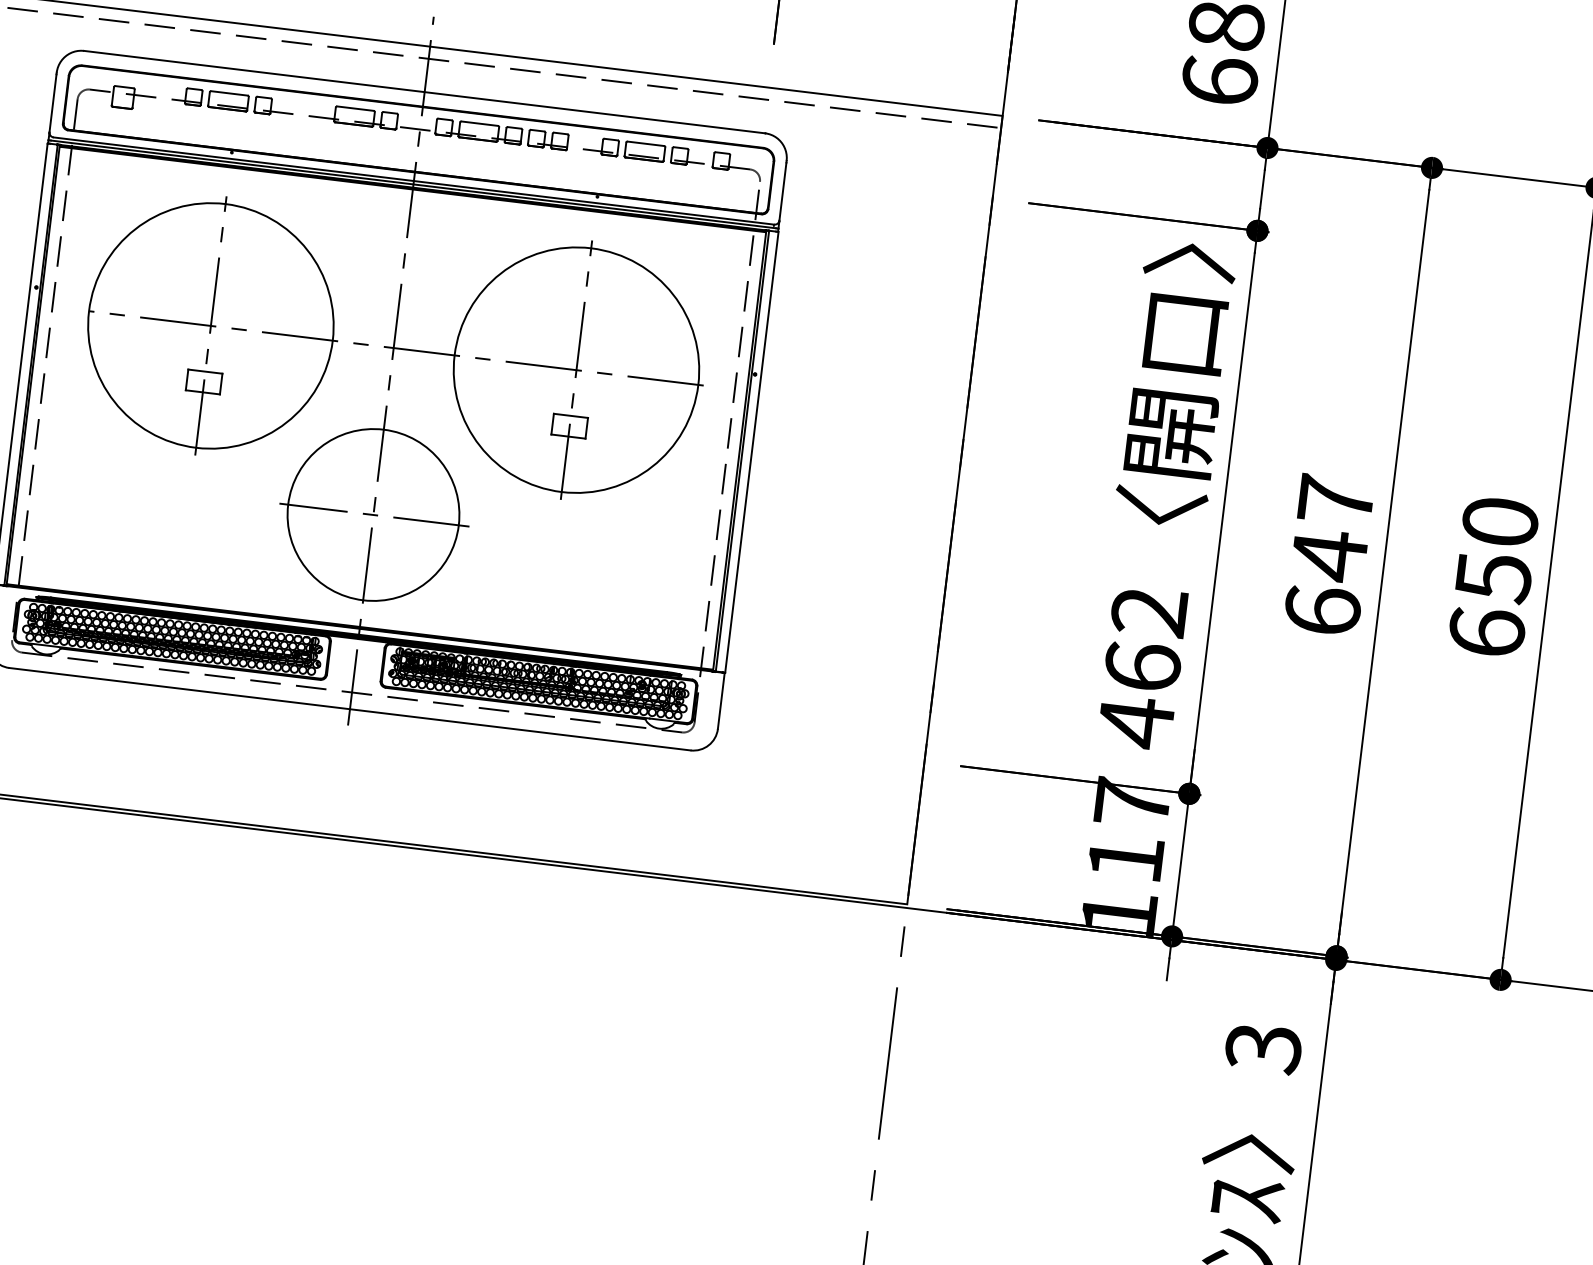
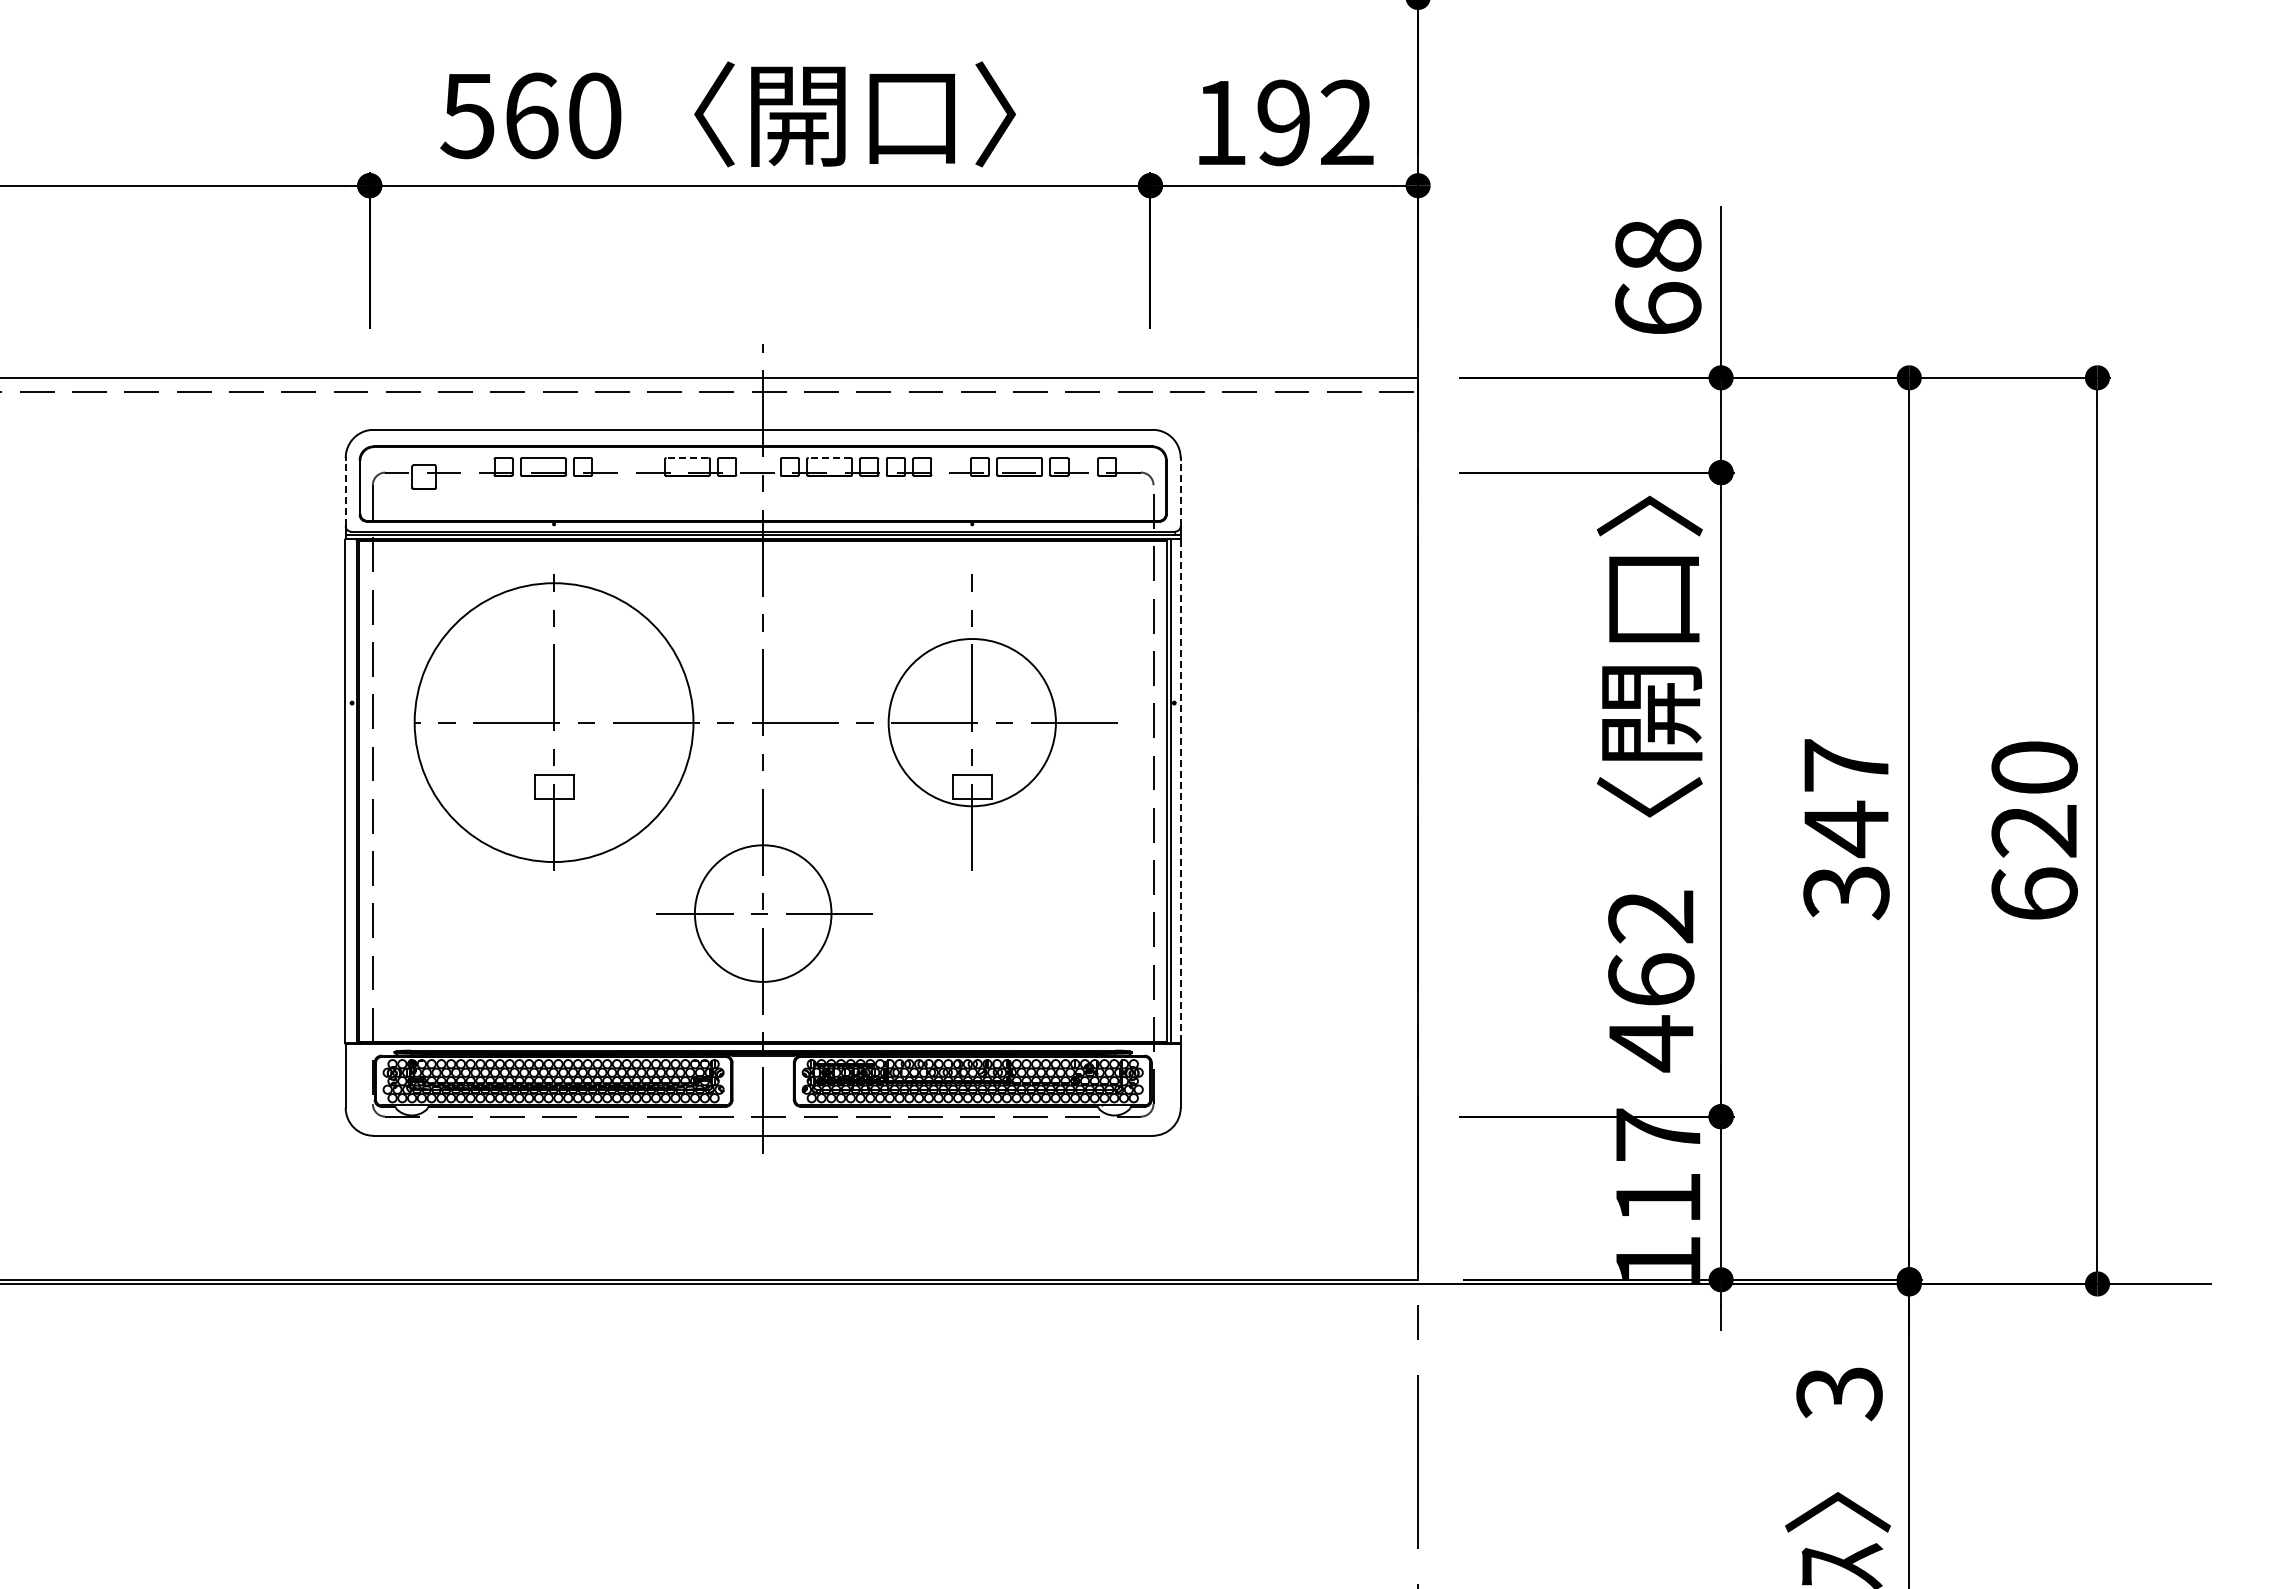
line: (52, 102) -> (345, 492), solid -> dashed
line: (355, 108) -> (687, 457), solid -> dashed
line: (479, 123) -> (829, 457), solid -> dashed
line: (782, 191) -> (1180, 492), solid -> dashed
circle: (575, 369) -> (971, 722), size x0.6
line: (752, 452) -> (1181, 791), solid -> dashed
circle: (372, 514) -> (762, 913), size x0.7
text: (1493, 578) -> (2034, 832), 650 -> 620
text: (1322, 611) -> (1846, 892), 647 -> 347

